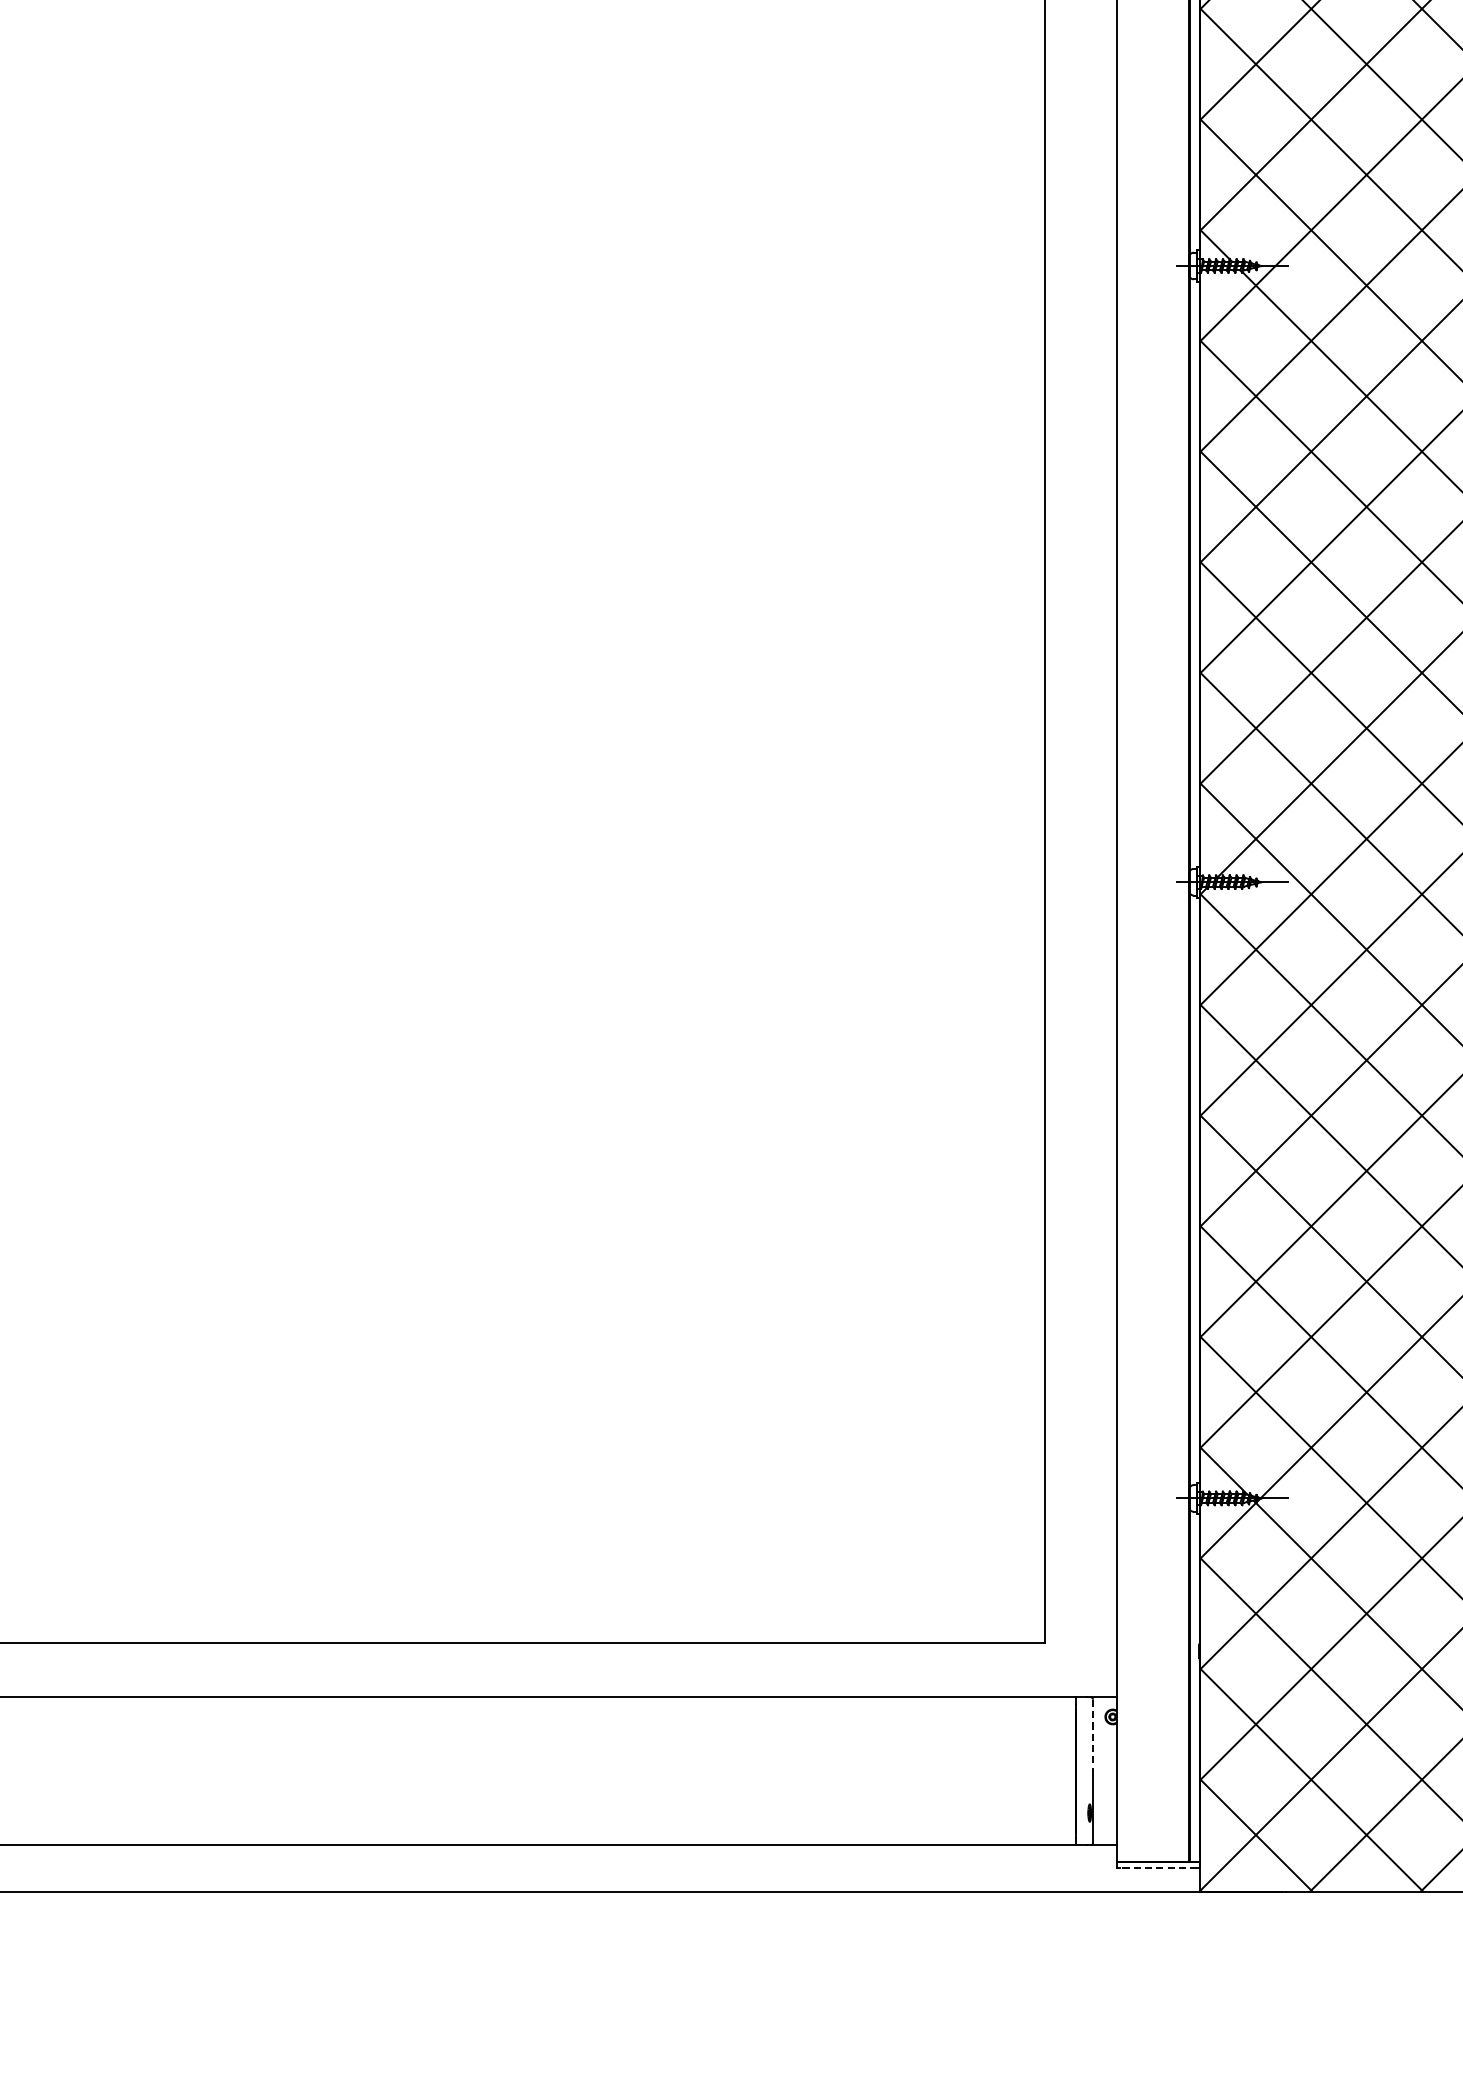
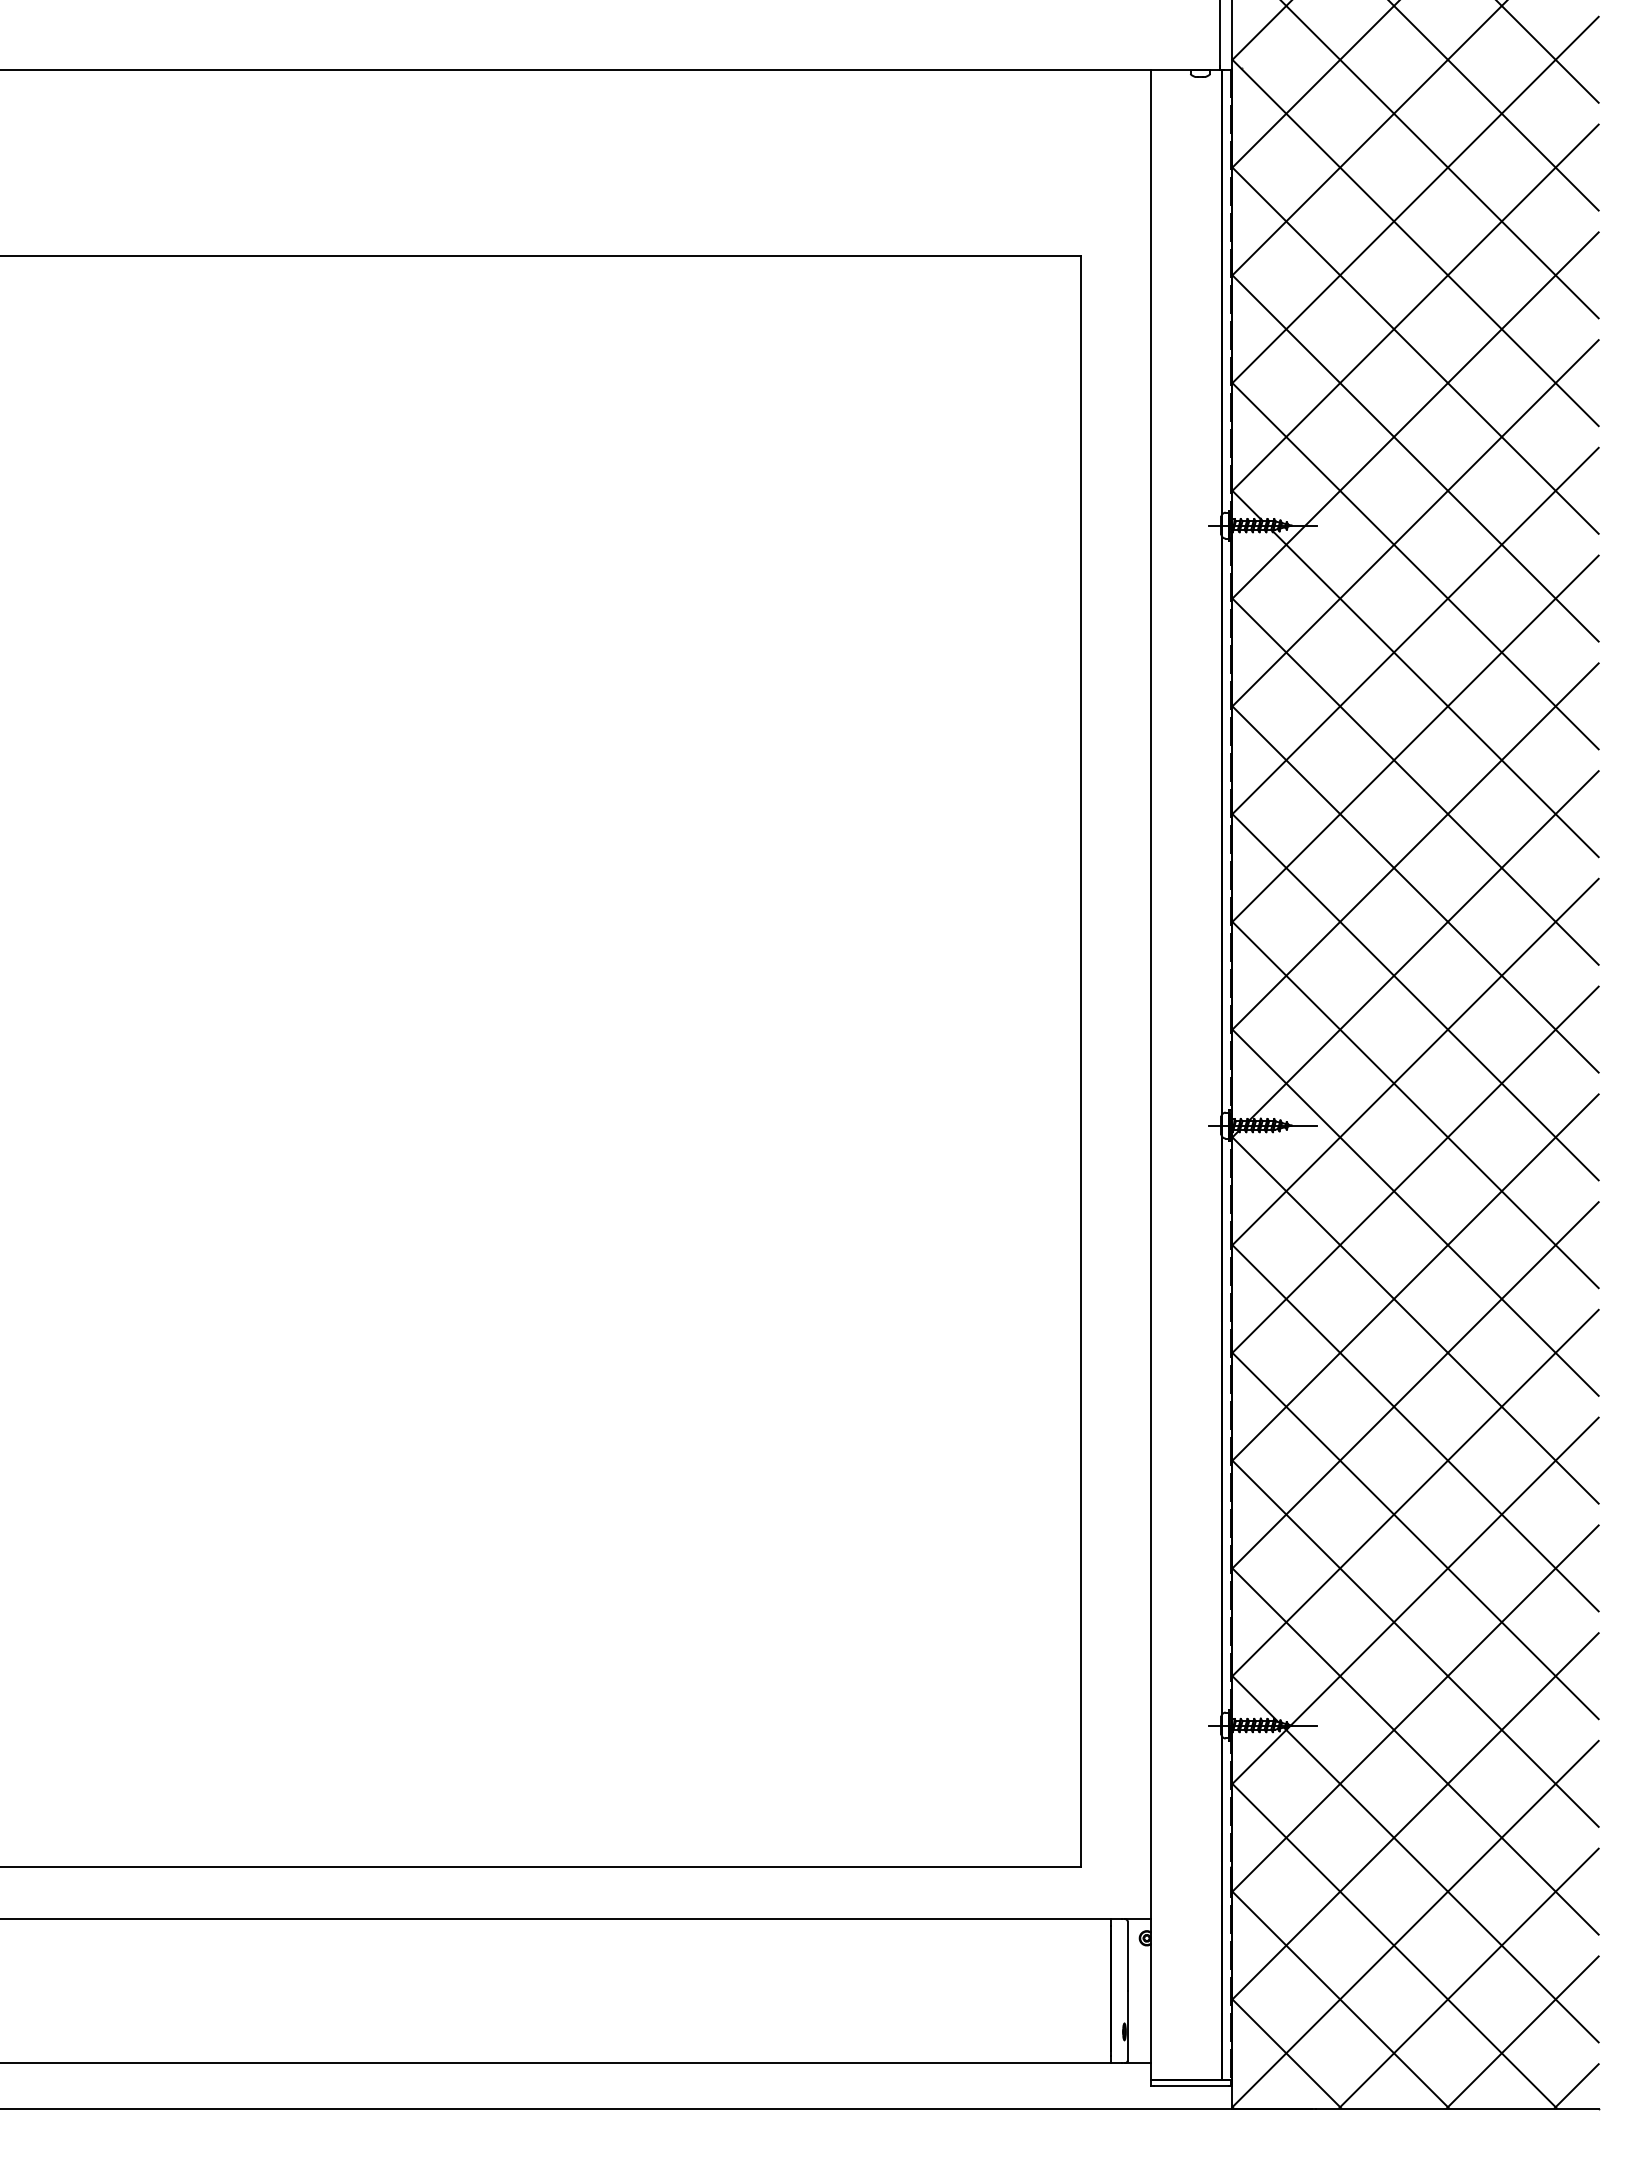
line: (1092, 1735) -> (1127, 1956), dashed -> solid
line: (1158, 1868) -> (1191, 2085), dashed -> solid

